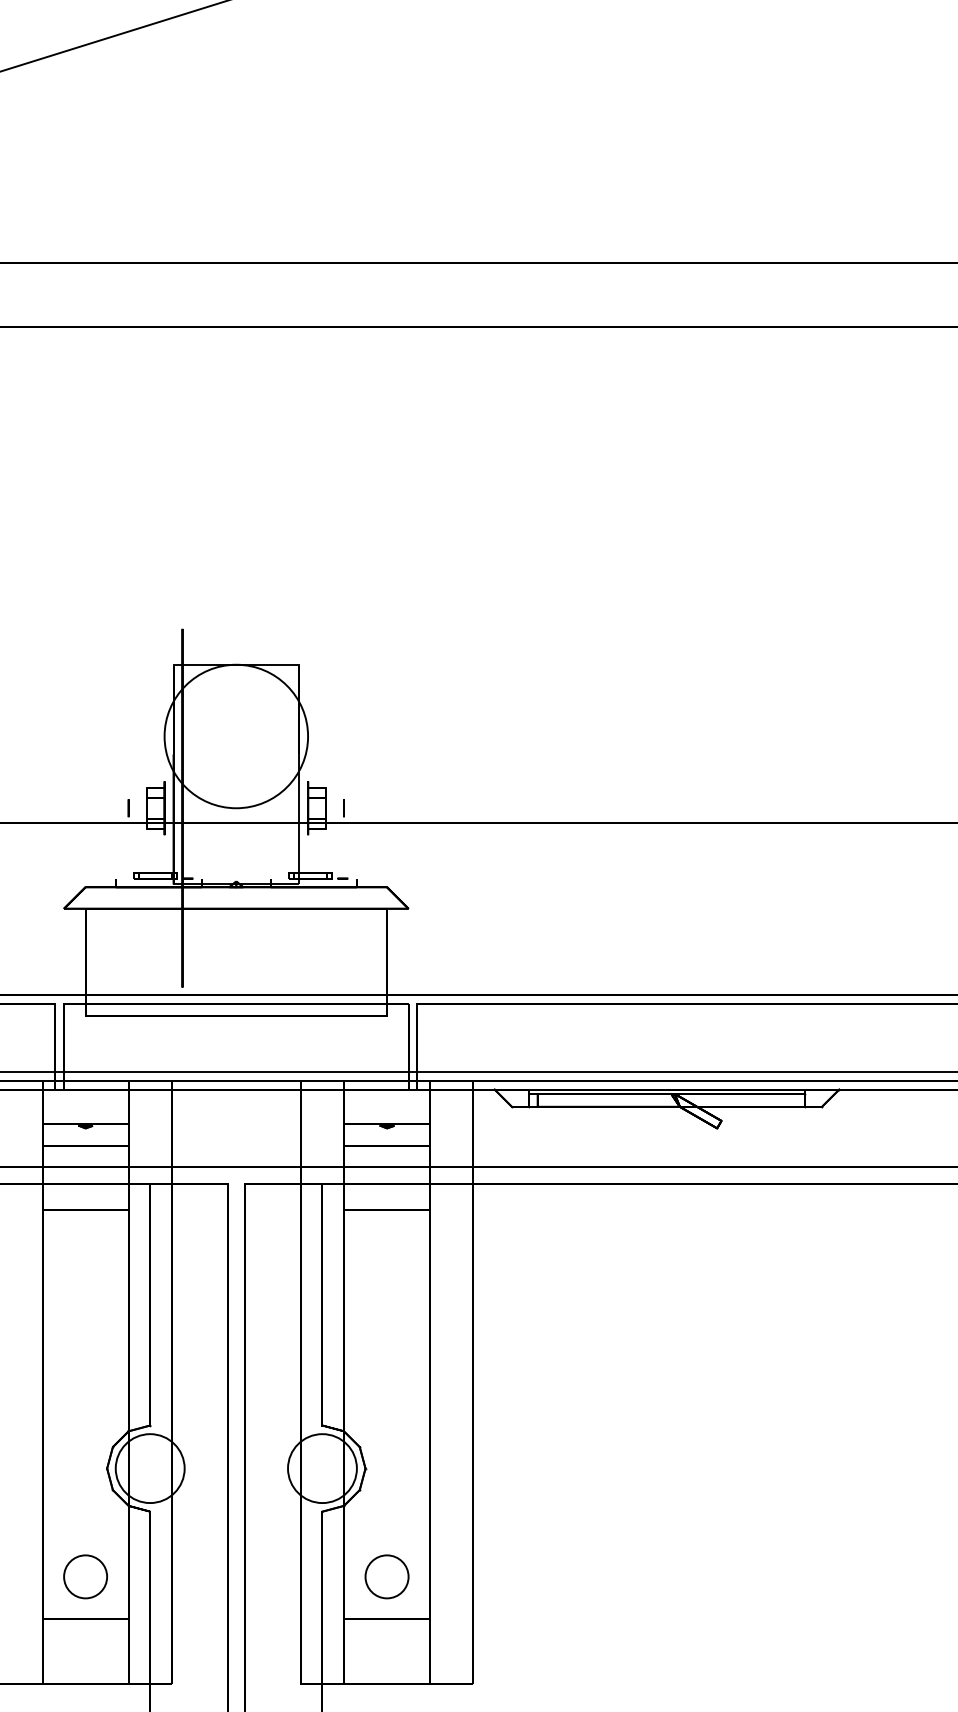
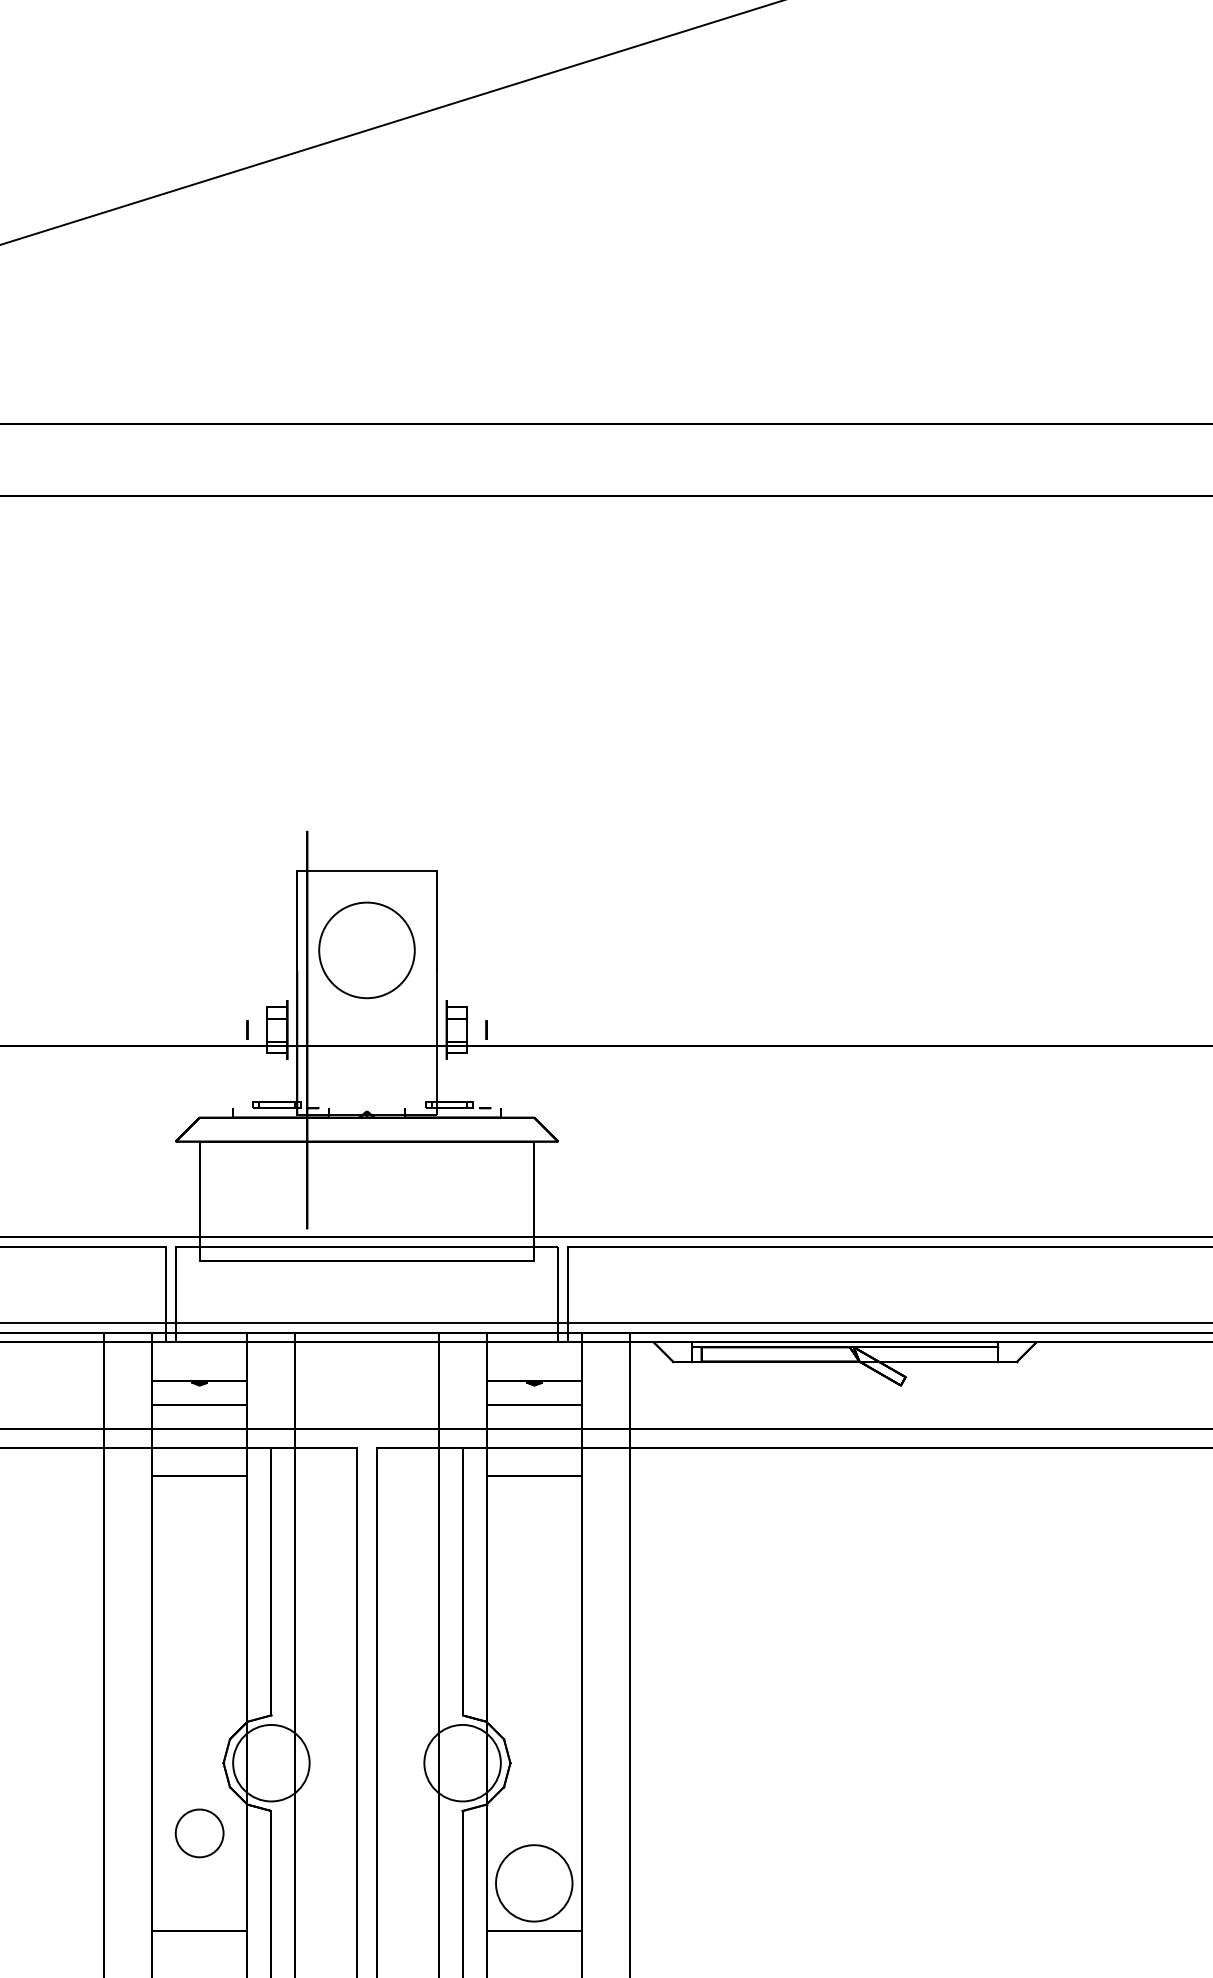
circle: (235, 736) -> (366, 950), size x0.6
circle: (85, 1576) -> (199, 1833), moved
circle: (387, 1576) -> (534, 1883), size x1.6

